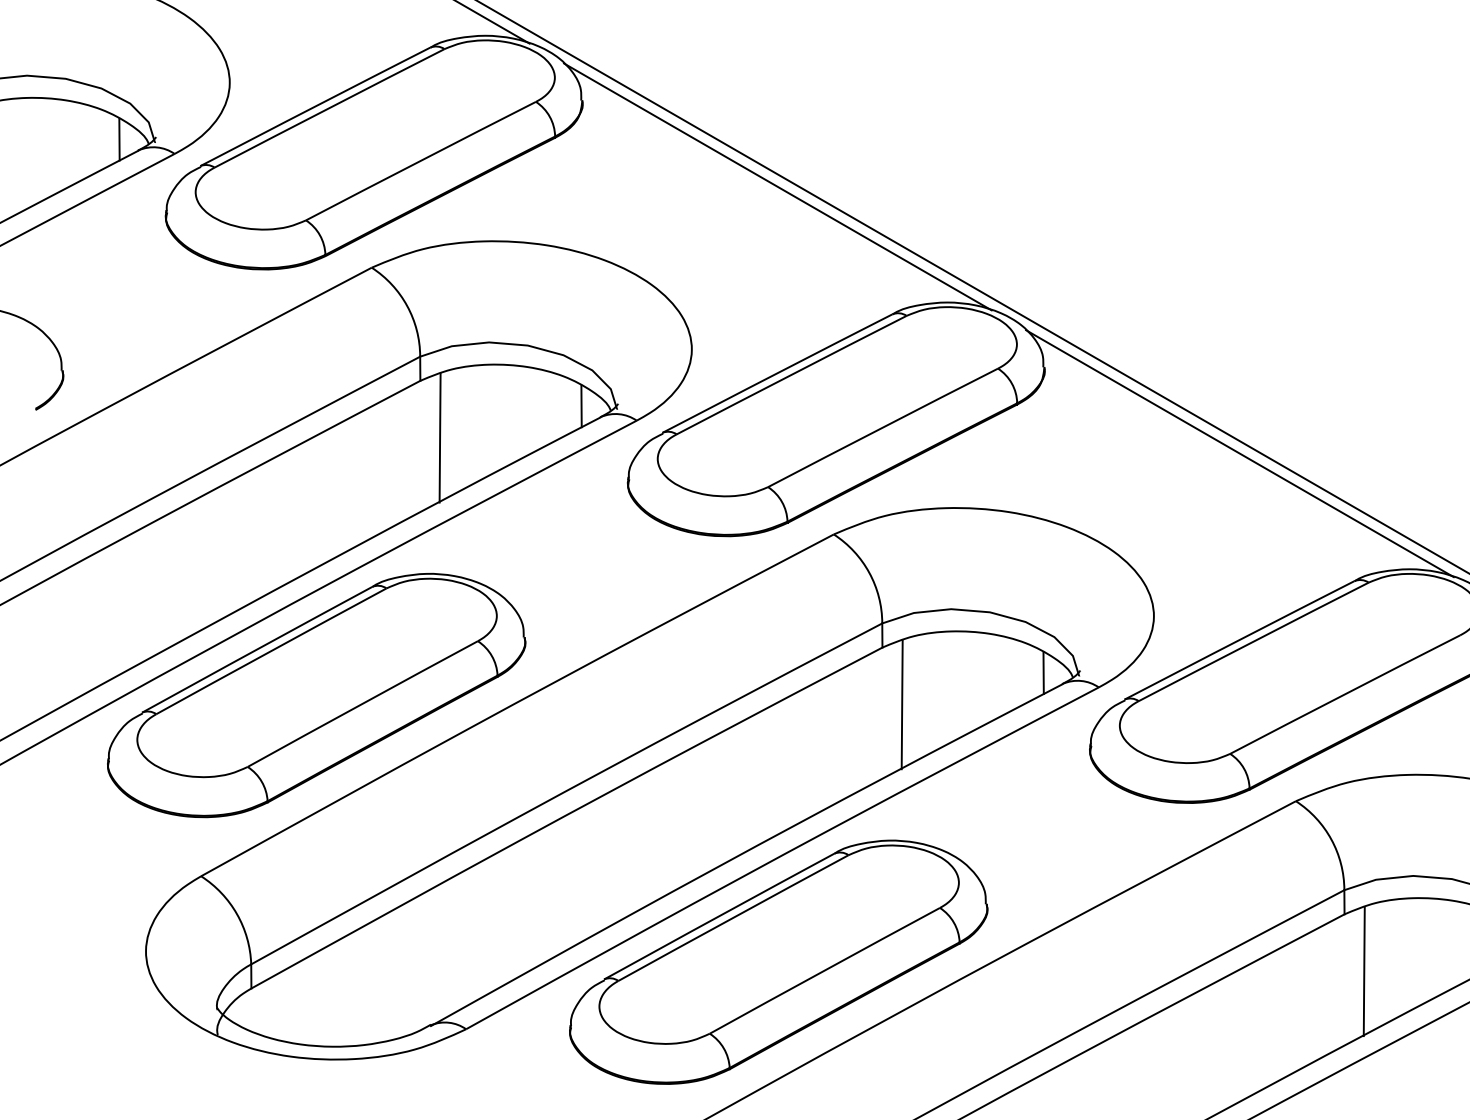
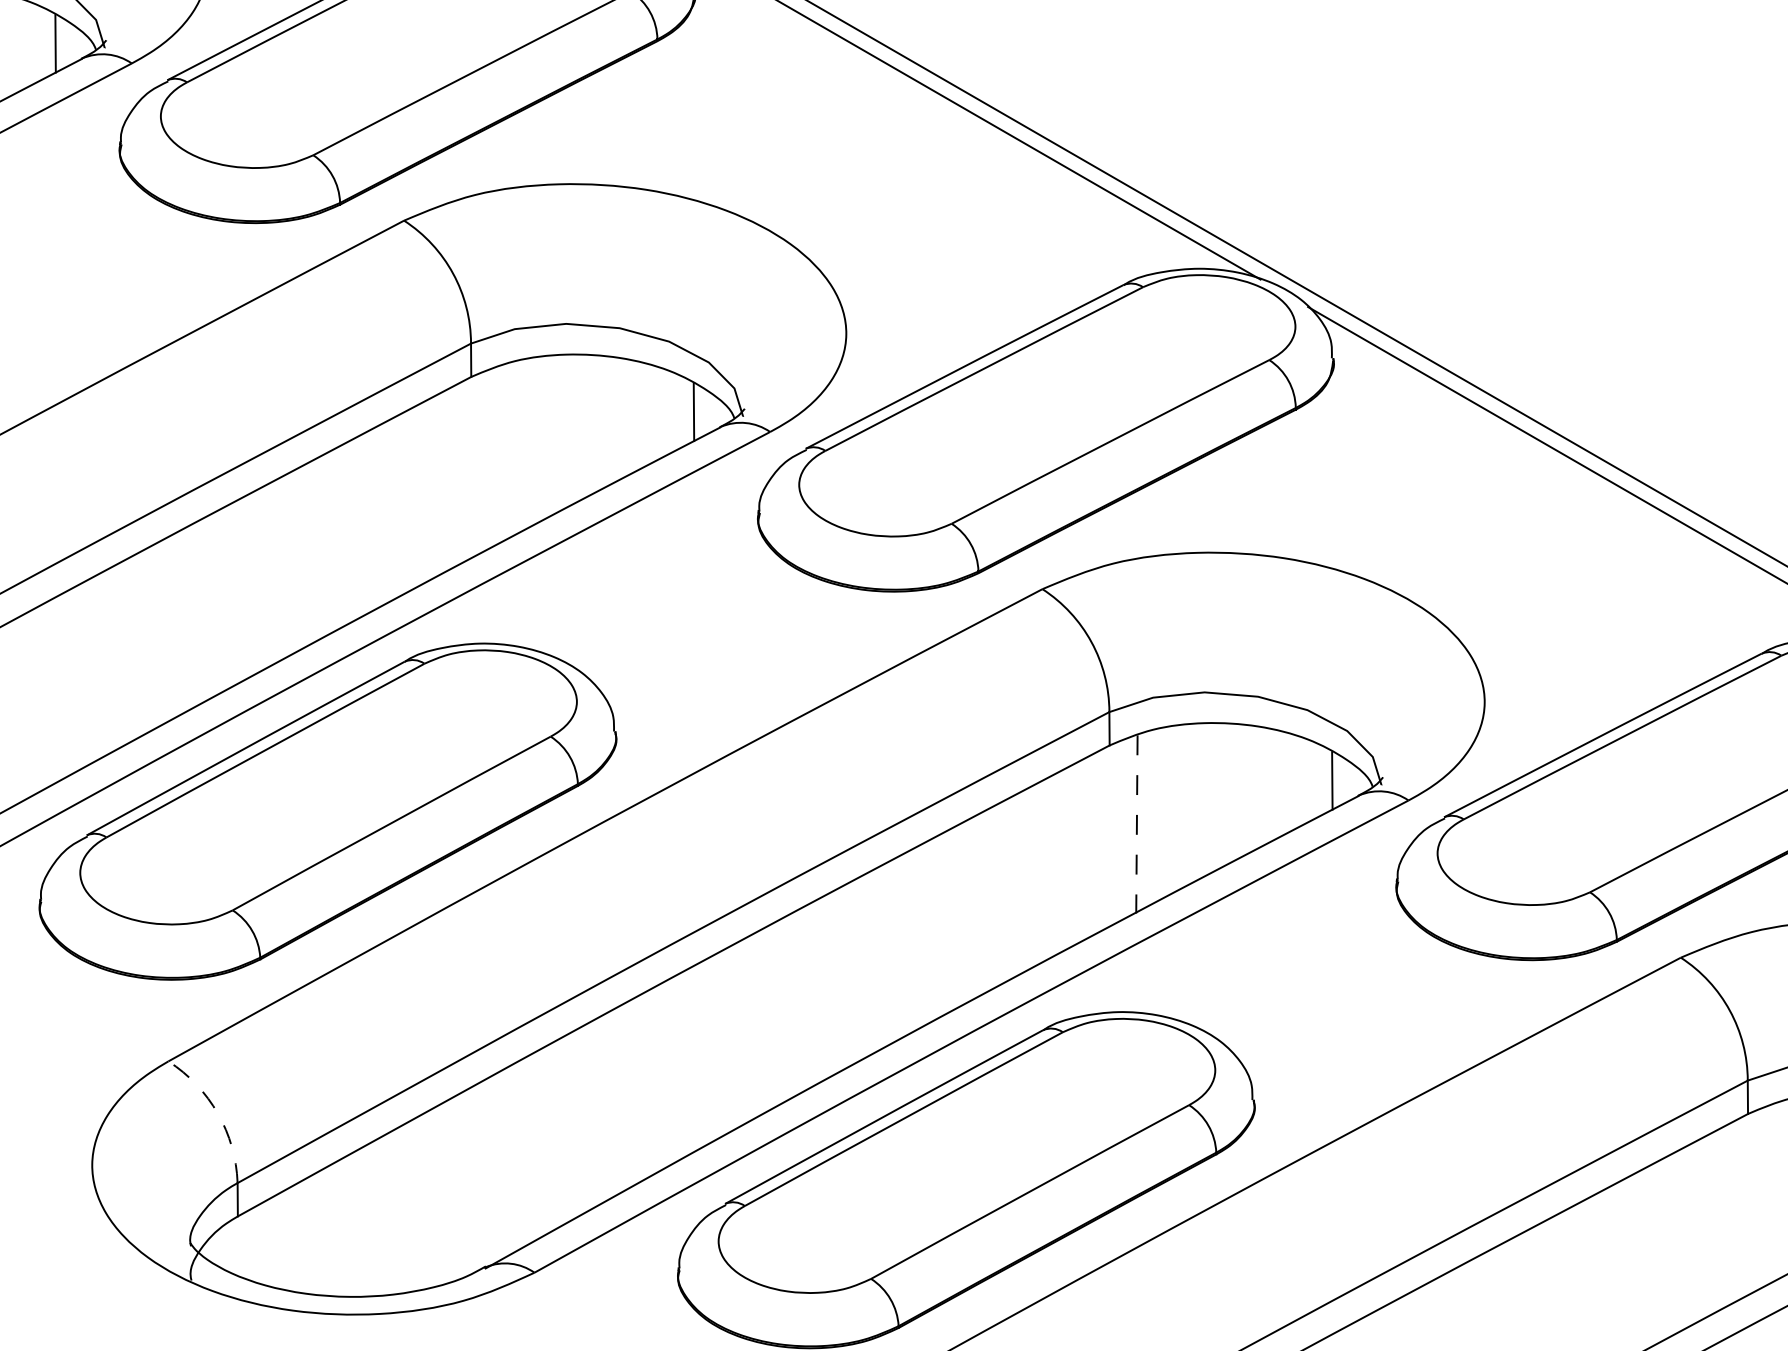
line: (439, 437) -> (497, 455), removed
line: (902, 705) -> (1137, 825), solid -> dashed
arc: (237, 914) -> (218, 1114), solid -> dashed
line: (1363, 971) -> (1774, 1192), removed

